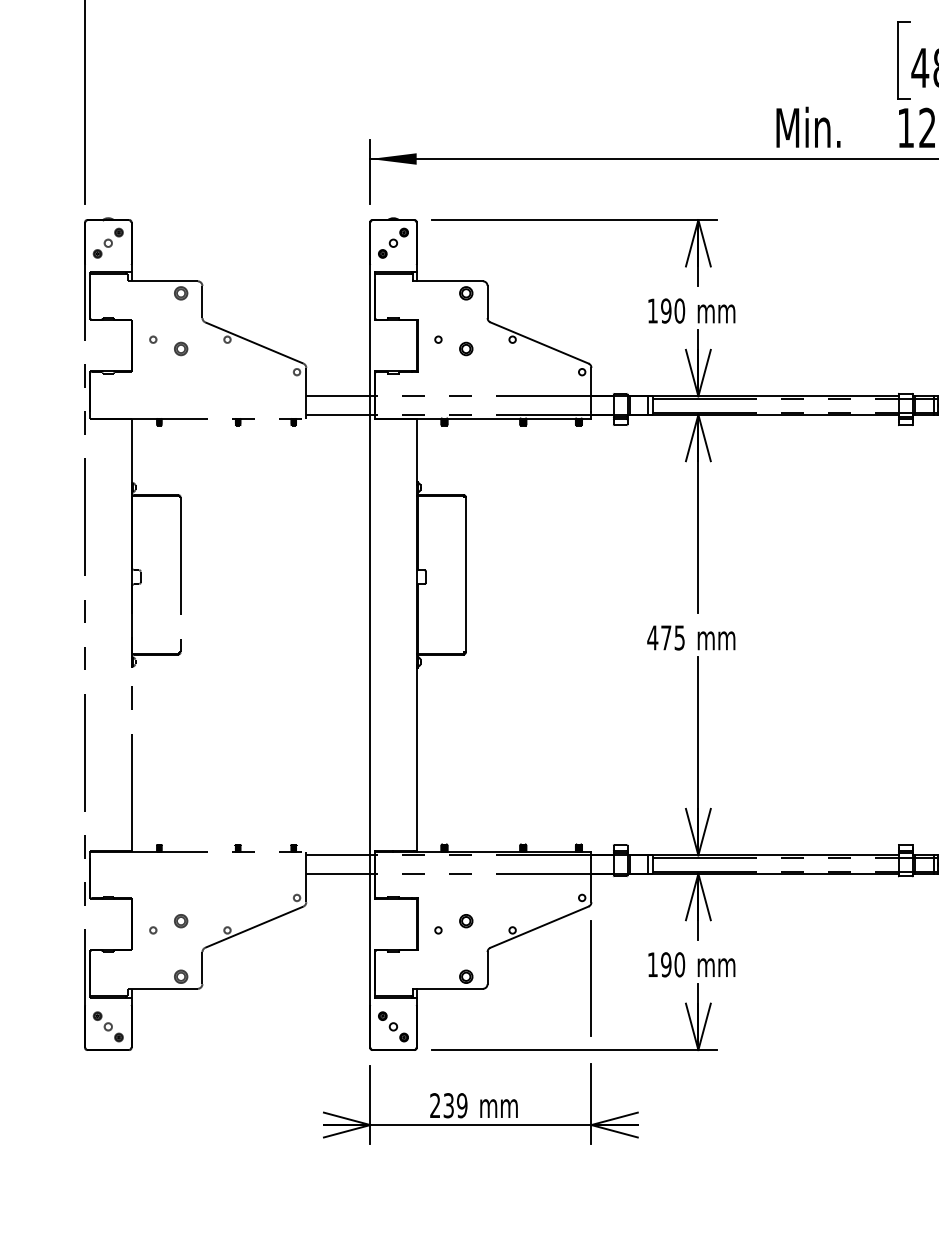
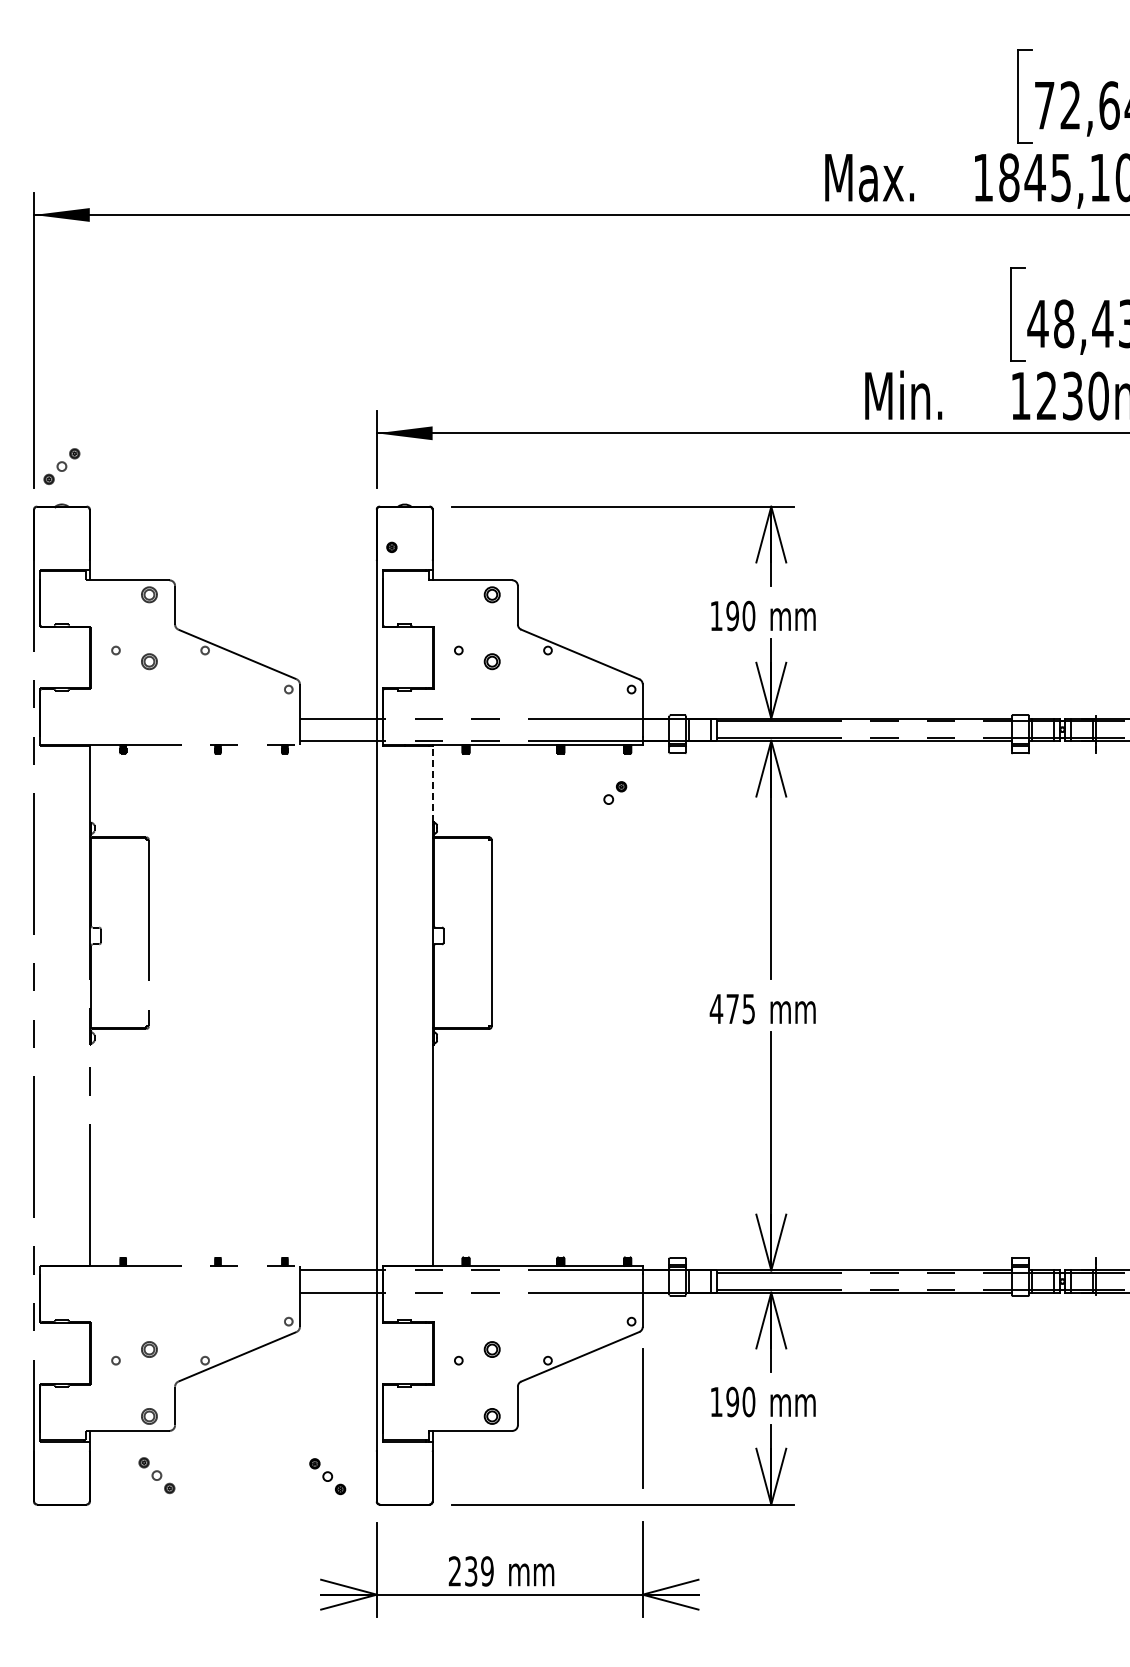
part: (399, 237) -> (615, 792), moved
part: (107, 243) -> (61, 466), moved
line: (416, 450) -> (432, 783), solid -> dashed
part: (107, 1026) -> (156, 1475), moved
part: (393, 1026) -> (327, 1476), moved

